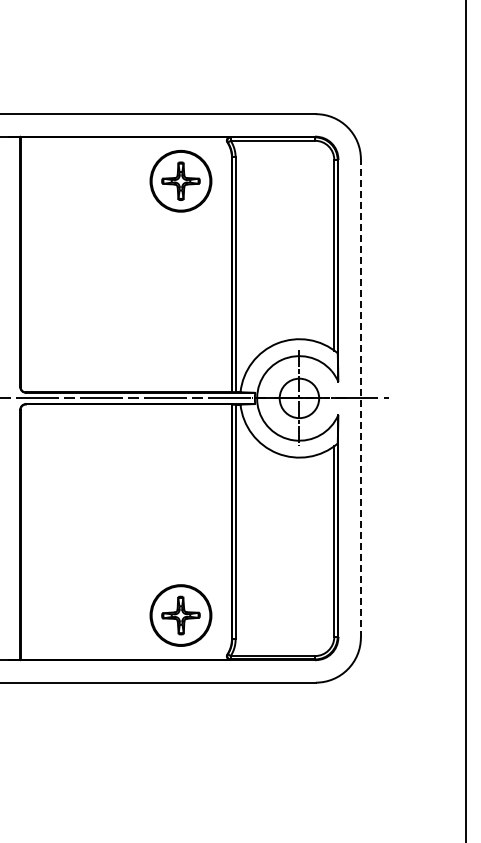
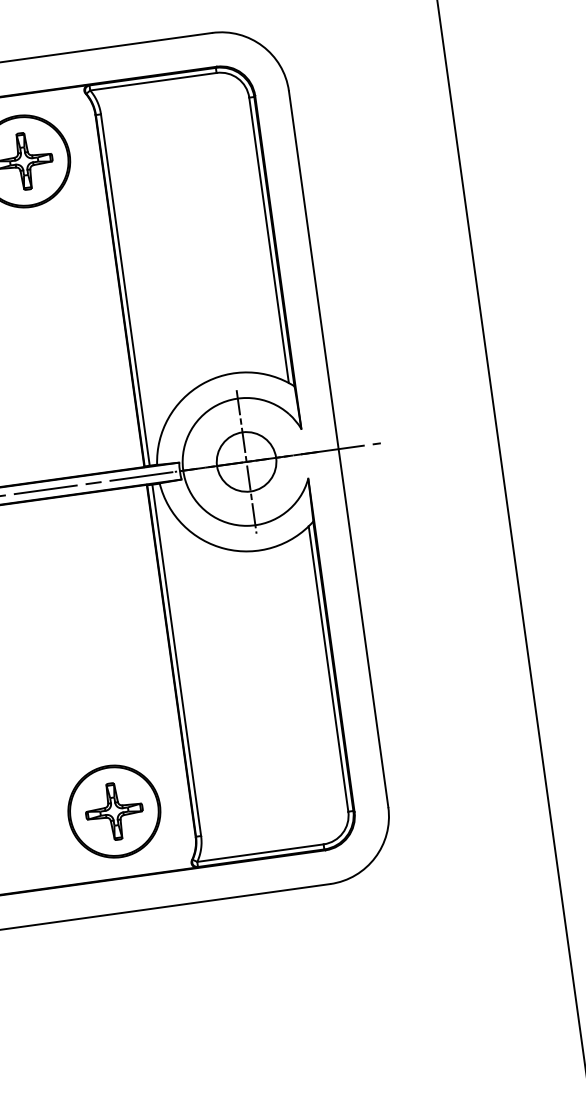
line: (360, 397) -> (337, 447), dashed -> solid

